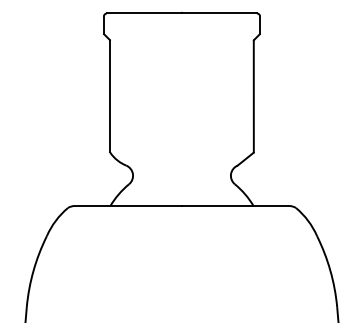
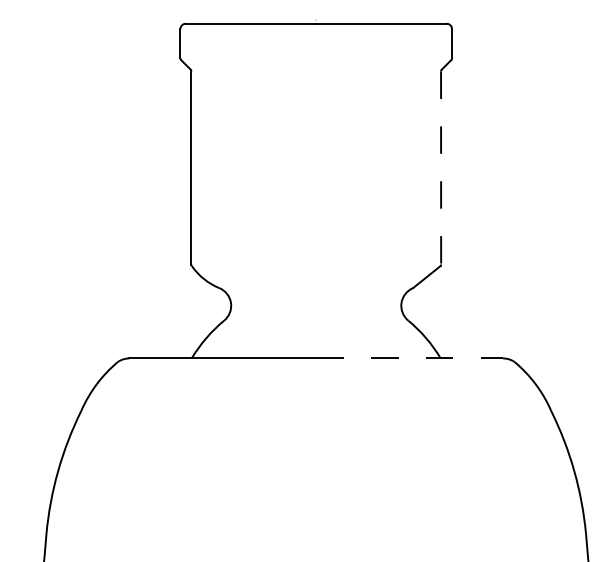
line: (253, 96) -> (440, 167), solid -> dashed
line: (235, 206) -> (409, 359), solid -> dashed

